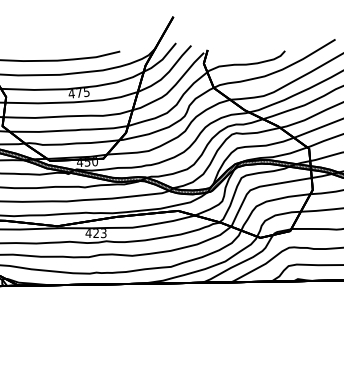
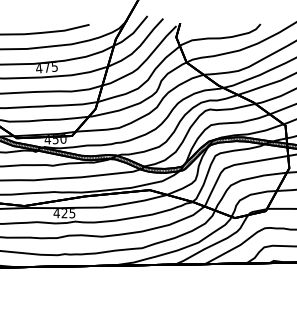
text: (103, 233) -> (72, 213), 423 -> 425

